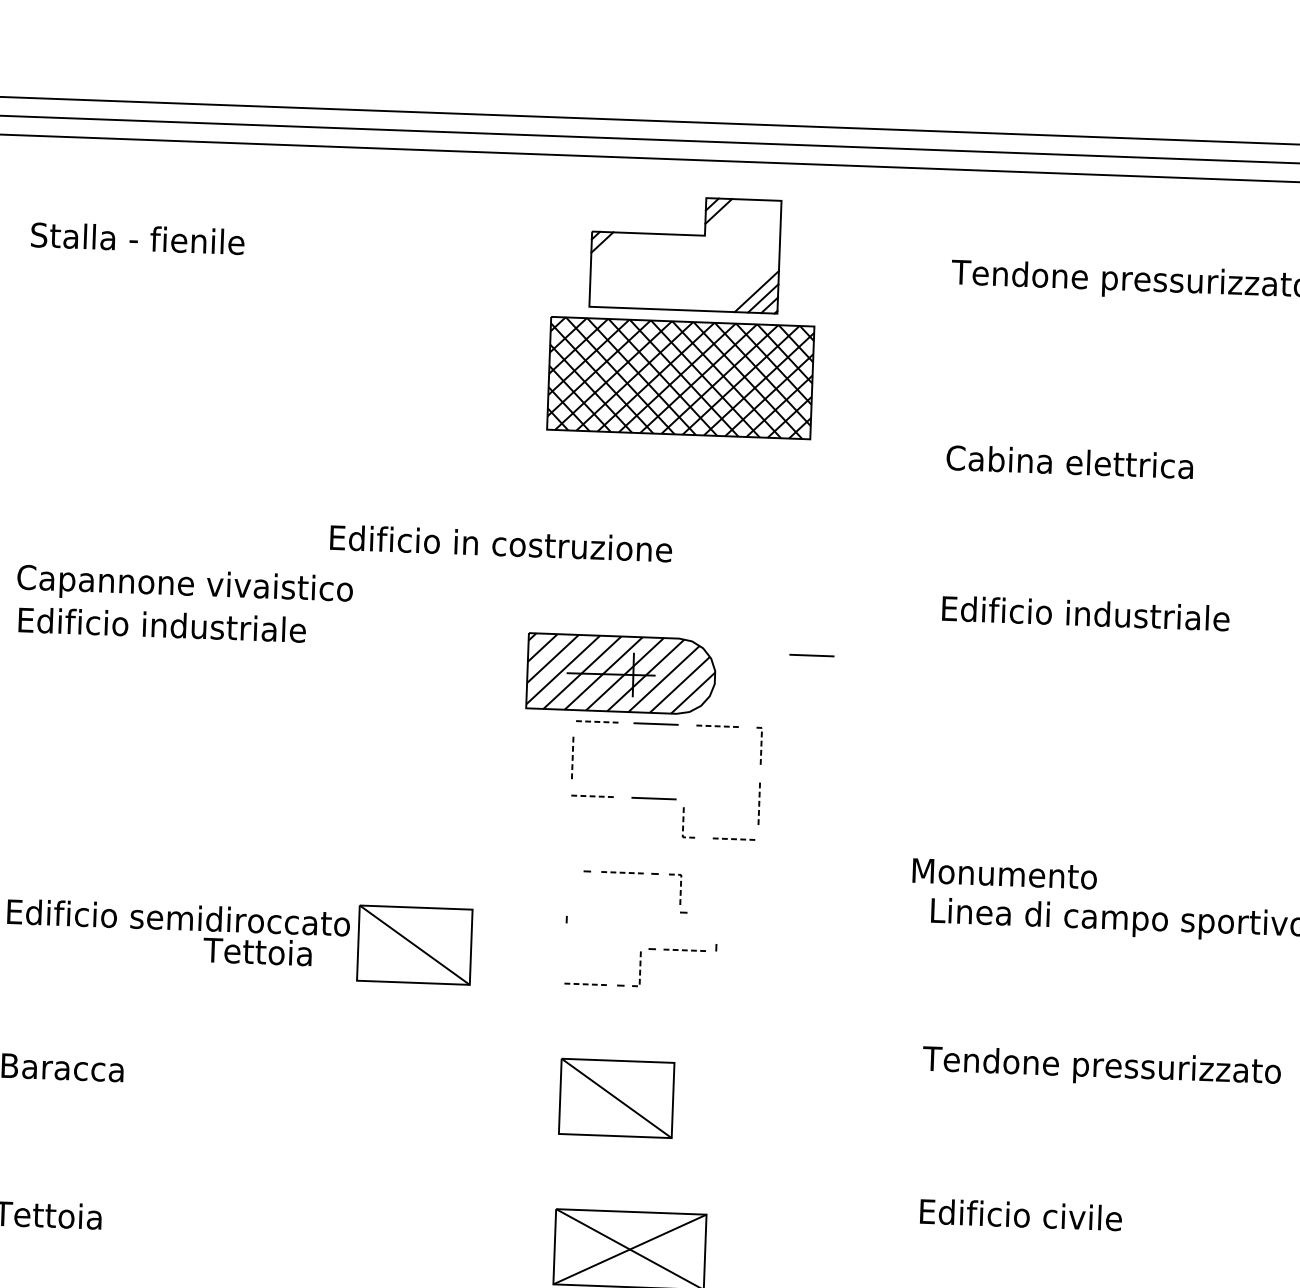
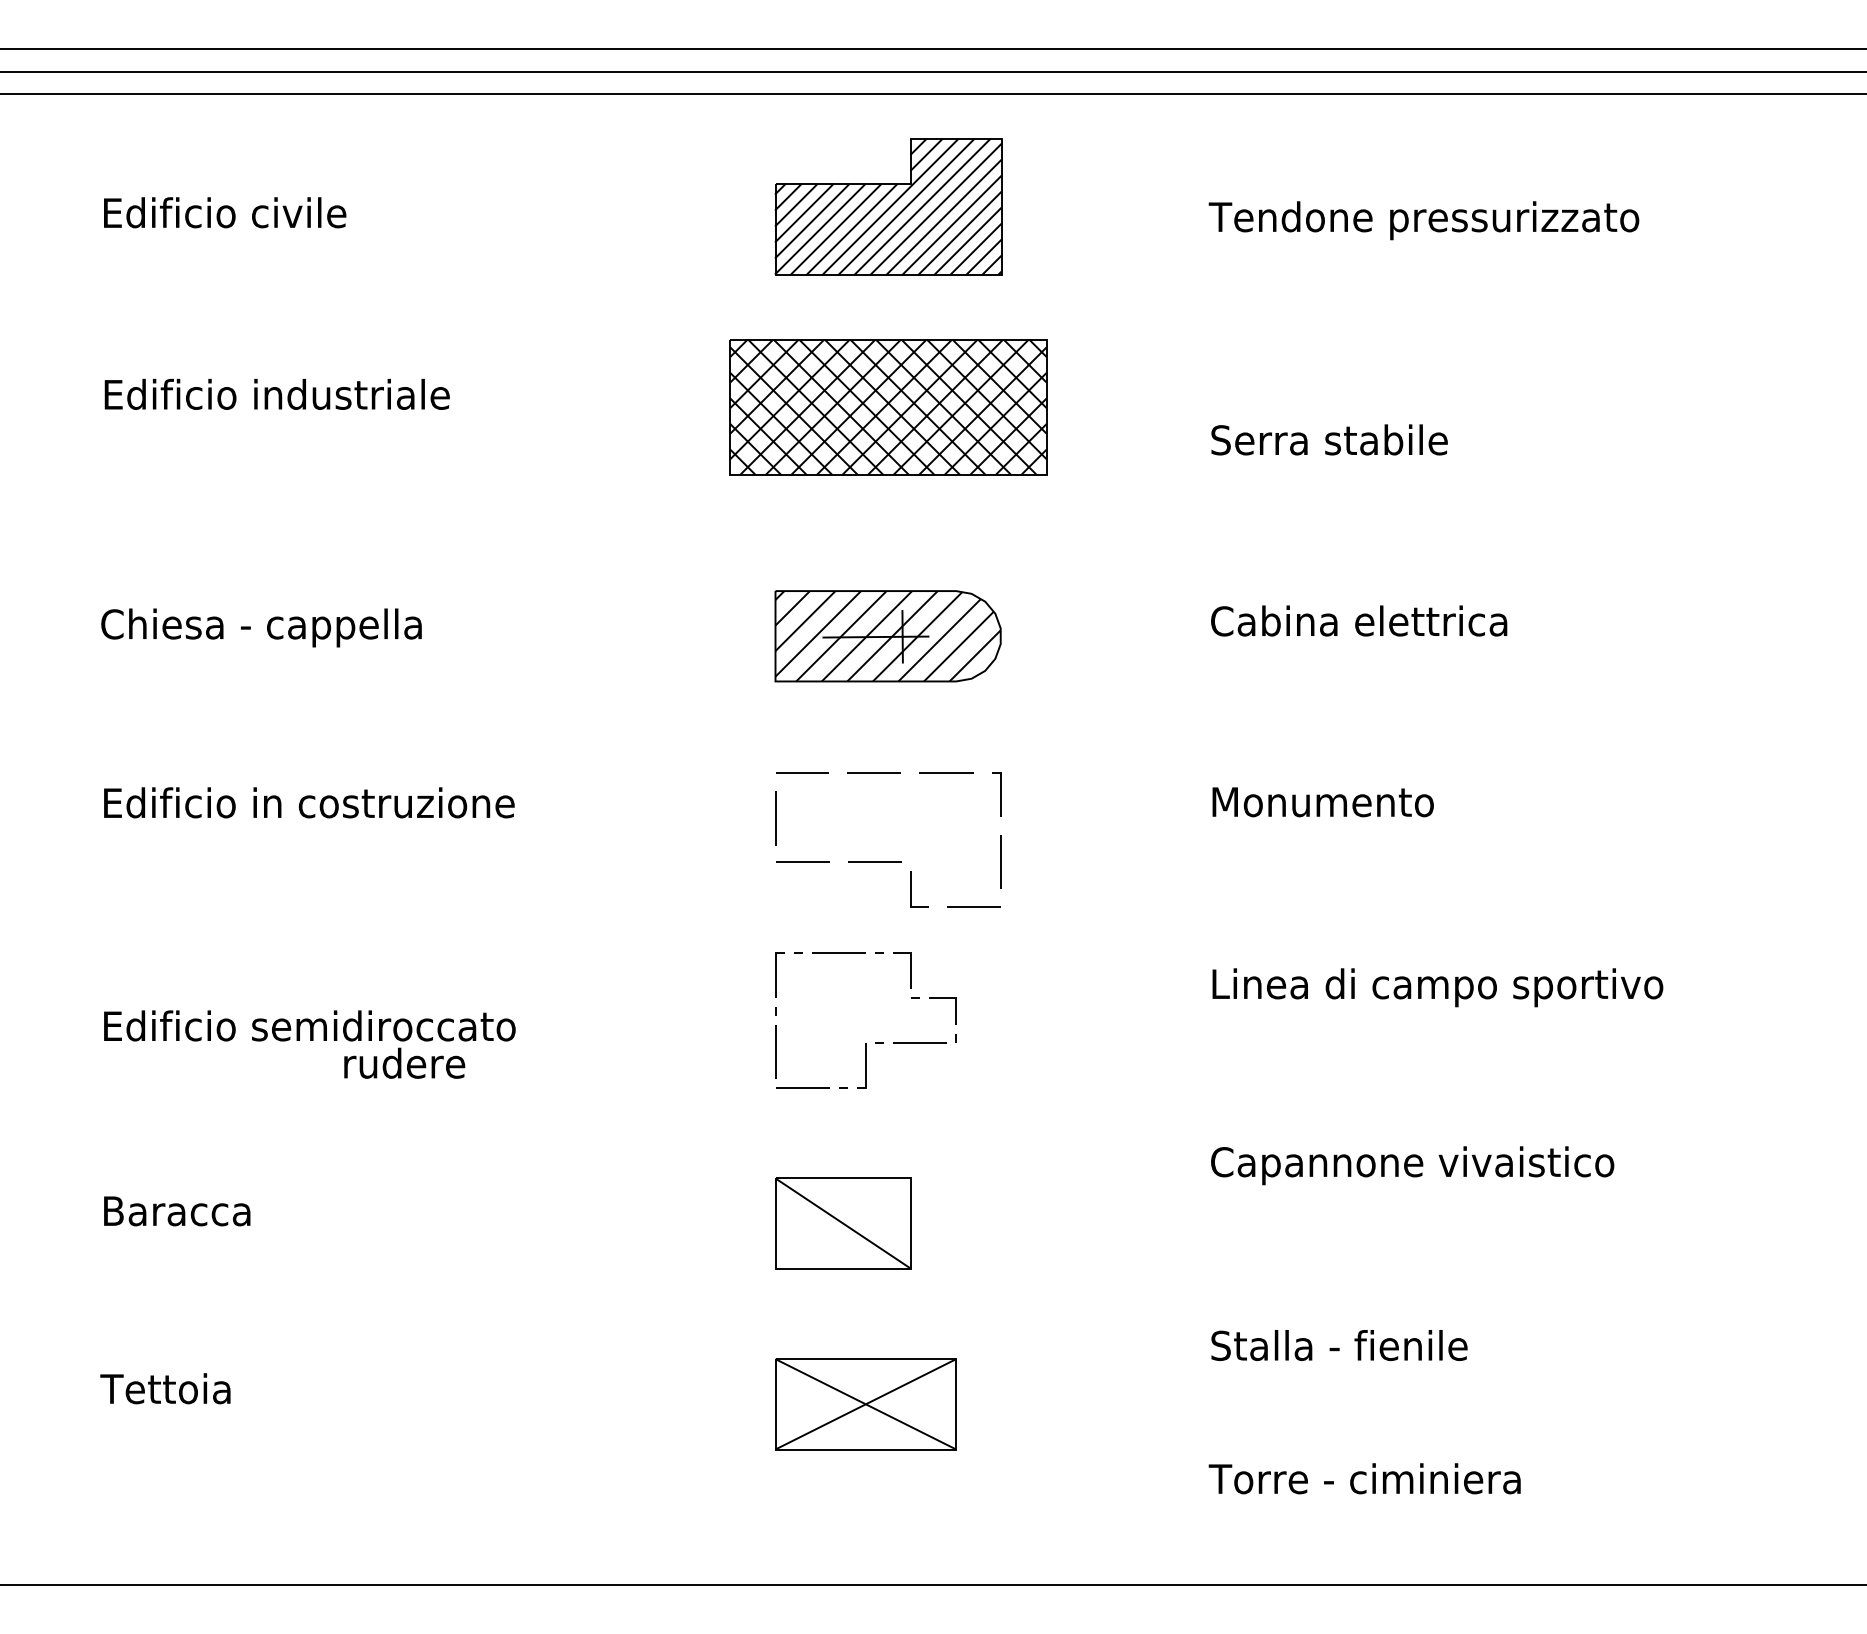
text: (137, 238) -> (230, 212), Stalla - fienile -> Edificio civile
line: (608, 248) -> (796, 204), added
line: (687, 253) -> (890, 206), added
line: (700, 253) -> (906, 206), added
line: (713, 254) -> (922, 206), added
line: (615, 255) -> (804, 212), added
line: (724, 256) -> (935, 208), added
line: (621, 262) -> (812, 220), added
line: (730, 263) -> (943, 216), added
line: (628, 269) -> (820, 228), added
line: (640, 270) -> (835, 229), added
line: (737, 270) -> (951, 224), added
line: (653, 271) -> (851, 229), added
line: (743, 277) -> (959, 232), added
line: (750, 284) -> (967, 240), added
part: (680, 378) -> (888, 407), moved
text: (1070, 461) -> (1359, 439), Cabina elettrica -> Serra stabile
text: (501, 543) -> (309, 802), moved
text: (196, 586) -> (316, 627), Capannone vivaistico -> Chiesa - cappella
text: (1085, 613) -> (1384, 620), Edificio industriale -> Cabina elettrica
text: (161, 624) -> (276, 393), moved
line: (811, 655) -> (1057, 683), removed
part: (620, 674) -> (887, 636), moved
line: (595, 721) -> (801, 772), dashed -> solid
line: (715, 726) -> (945, 772), dashed -> solid
line: (761, 741) -> (1001, 789), dashed -> solid
line: (572, 760) -> (775, 819), dashed -> solid
line: (594, 796) -> (803, 862), dashed -> solid
line: (759, 801) -> (1001, 861), dashed -> solid
line: (683, 830) -> (911, 899), dashed -> solid
line: (735, 839) -> (974, 907), dashed -> solid
line: (620, 872) -> (838, 952), dashed -> solid
text: (1004, 874) -> (1322, 802), moved
line: (681, 881) -> (911, 960), dashed -> solid
line: (568, 889) -> (776, 974), added
line: (706, 914) -> (942, 998), added
part: (414, 945) -> (594, 1048), removed
line: (686, 950) -> (920, 1042), dashed -> solid
text: (257, 951) -> (405, 1062), Tettoia -> rudere
line: (565, 953) -> (775, 1051), added
line: (639, 971) -> (865, 1070), dashed -> solid
line: (587, 984) -> (803, 1088), dashed -> solid
text: (1101, 1067) -> (1423, 1165), Tendone pressurizzato -> Capannone vivaistico
text: (1025, 1215) -> (1339, 1345), Edificio civile -> Stalla - fienile

